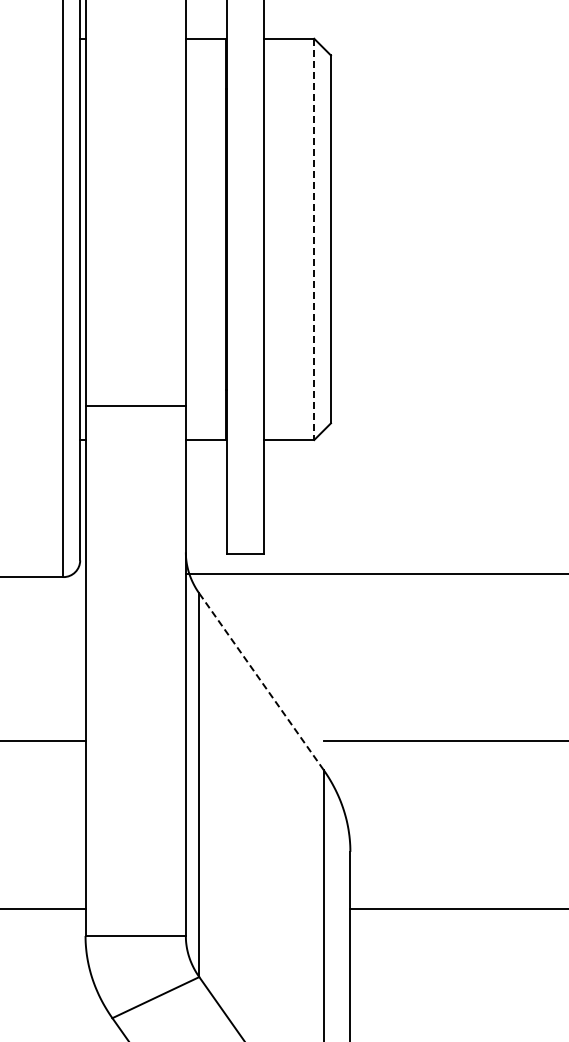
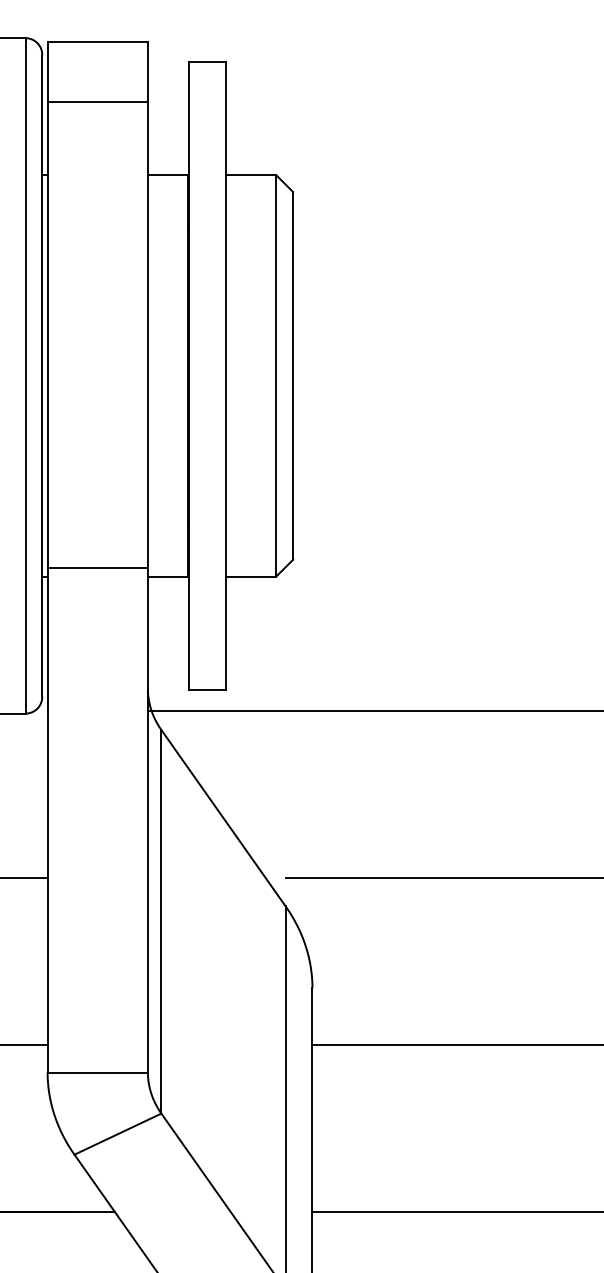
line: (314, 238) -> (276, 375), dashed -> solid
line: (135, 405) -> (97, 567), moved
line: (261, 681) -> (223, 818), dashed -> solid

